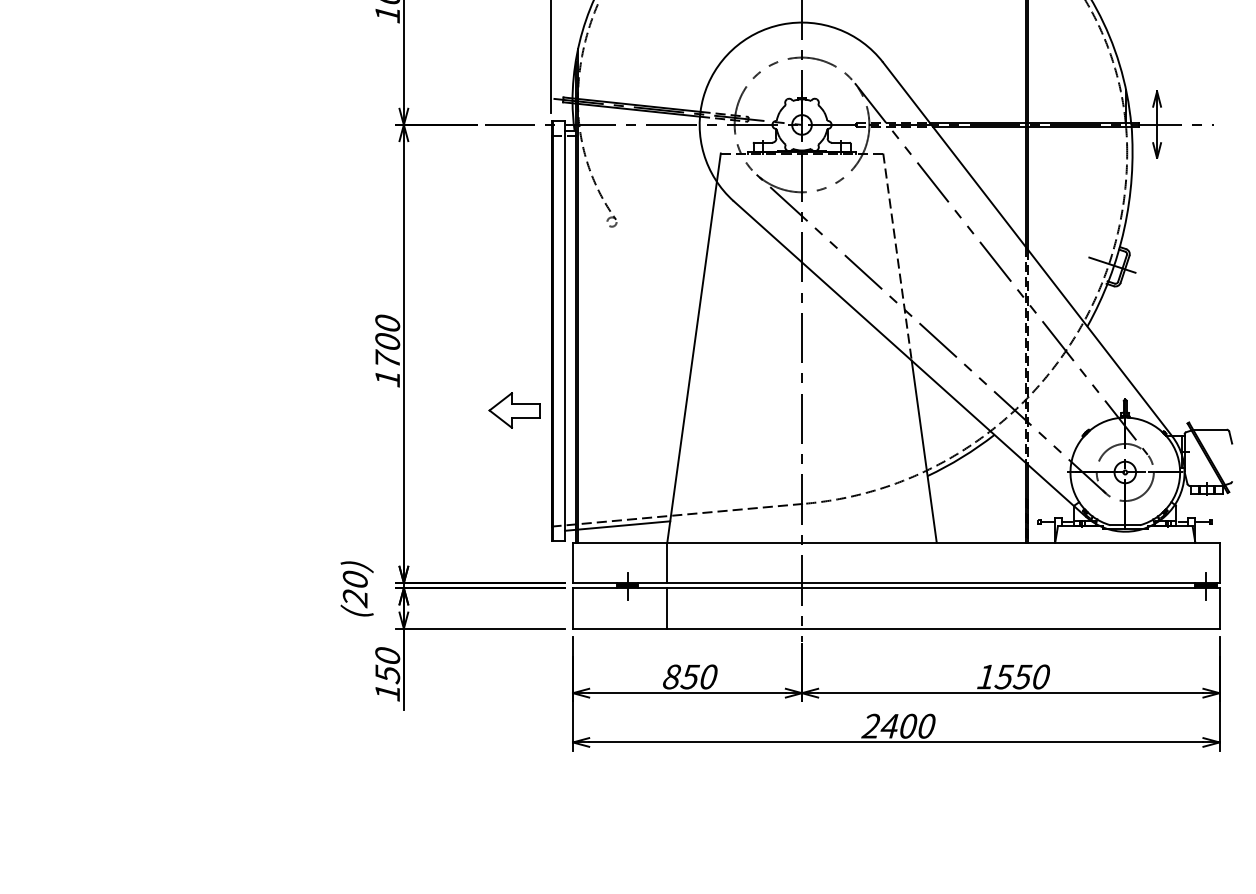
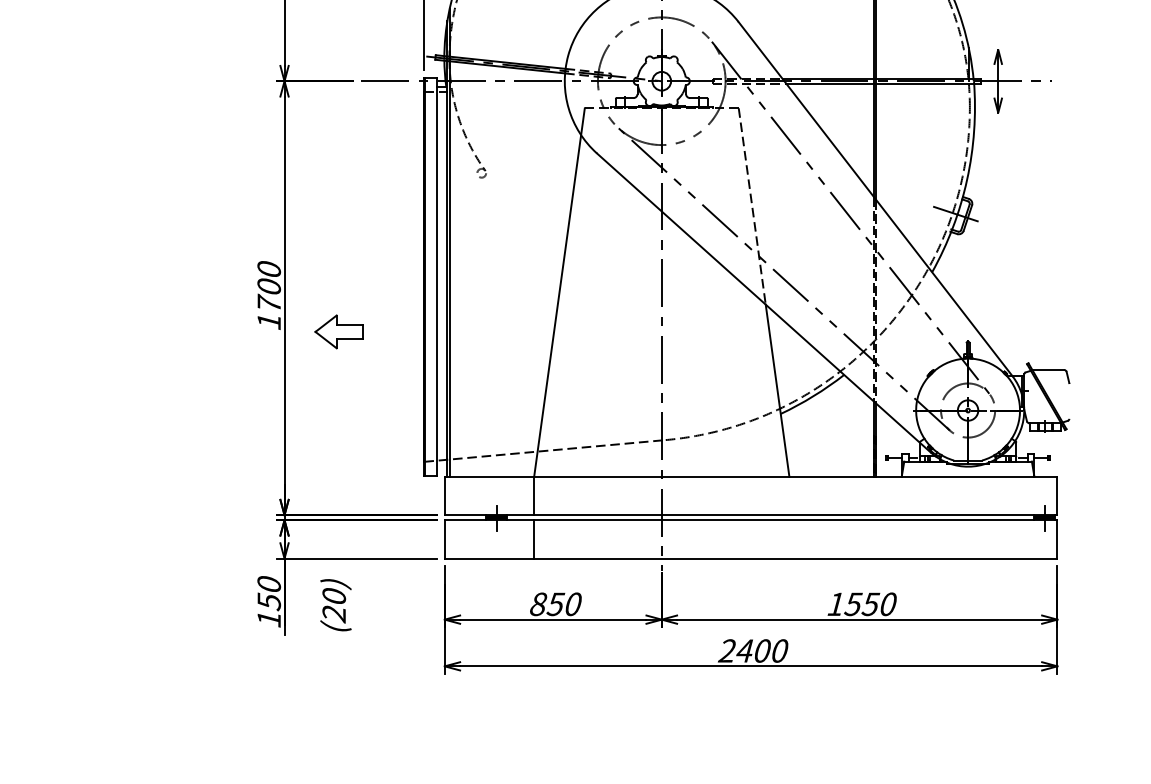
part: (514, 410) -> (339, 331), moved
line: (617, 525) -> (486, 460), removed
text: (356, 588) -> (335, 604), moved

